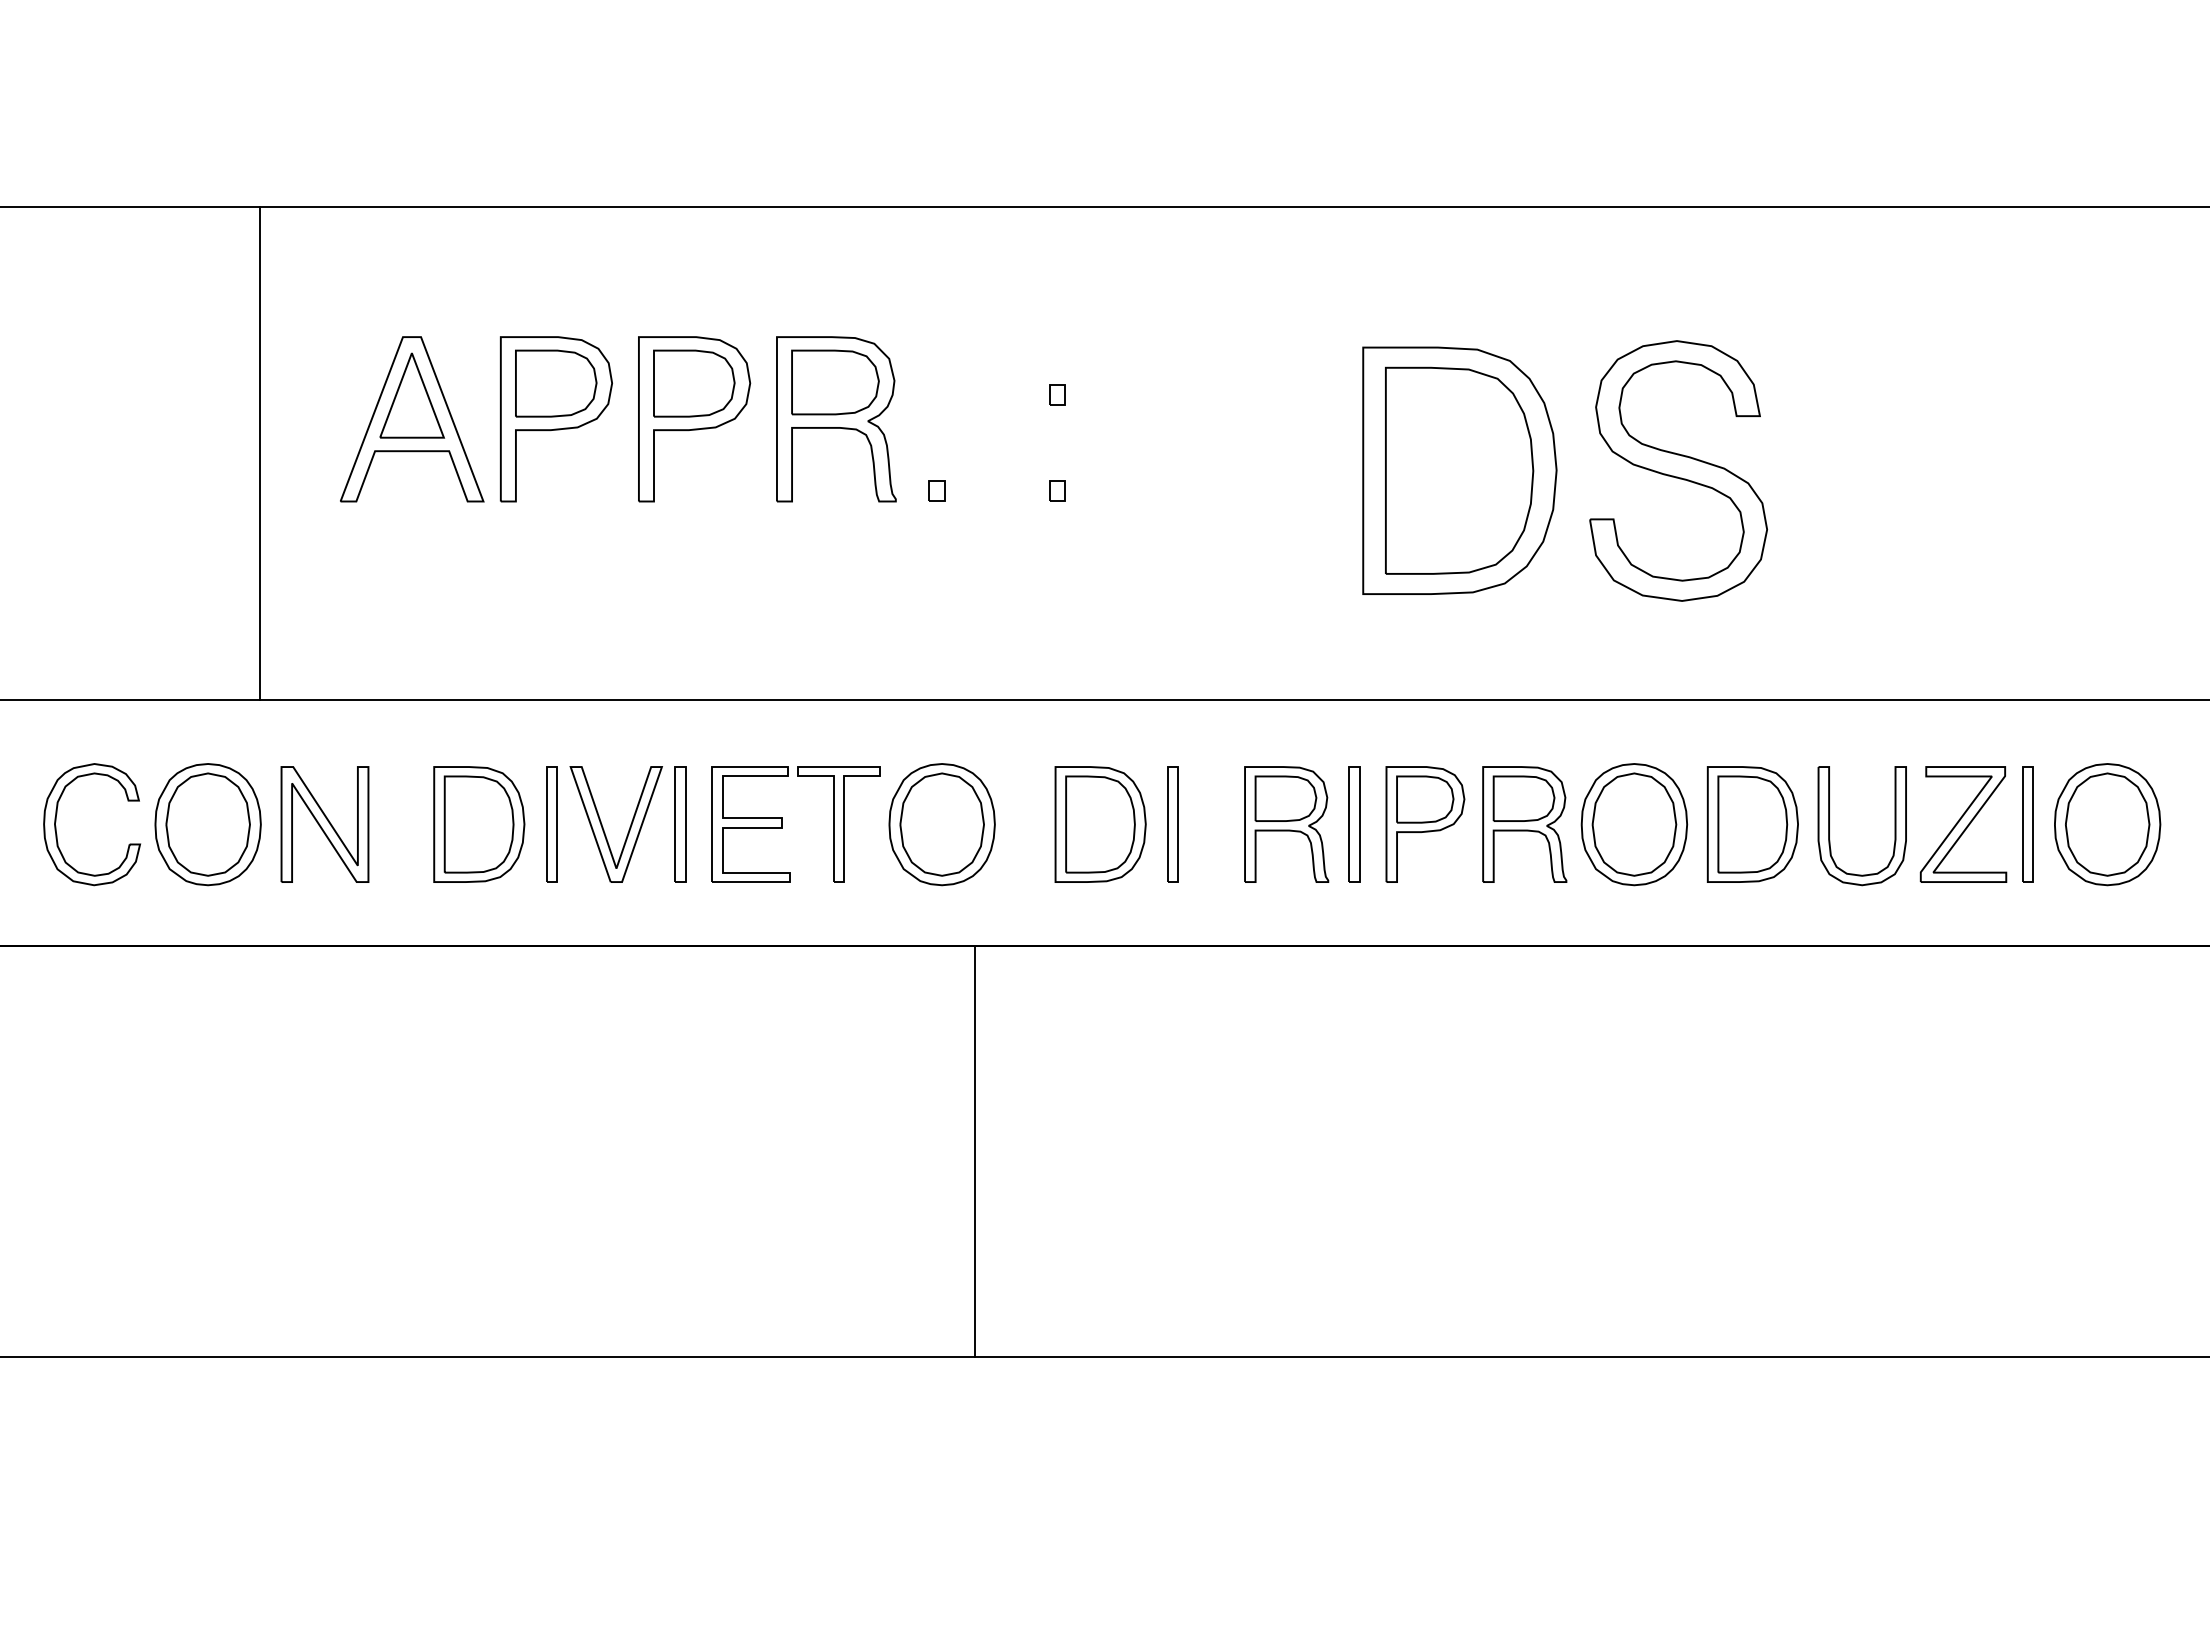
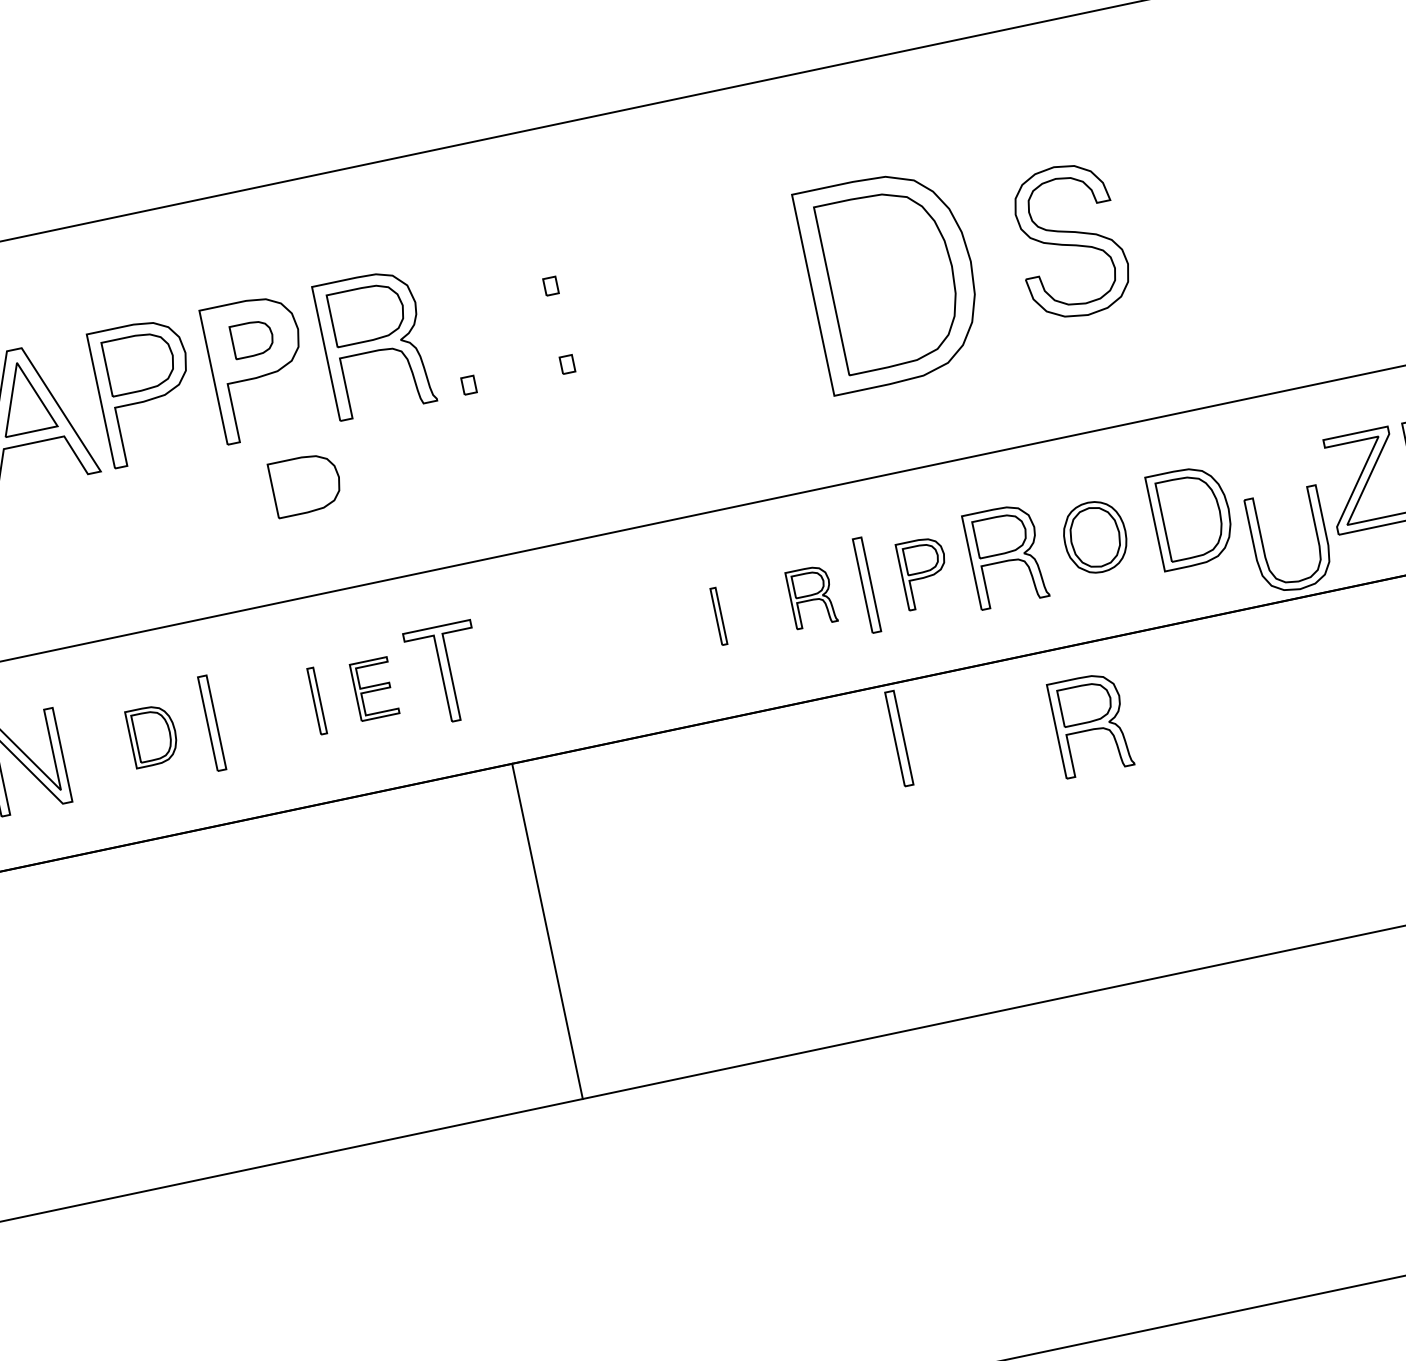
part: (694, 383) -> (252, 339), size x0.6
part: (1678, 470) -> (1070, 240), size x0.7
part: (721, 567) -> (306, 484), added
part: (479, 824) -> (153, 735), size x0.6
part: (680, 824) -> (317, 701), size x0.7
part: (750, 824) -> (374, 689), size x0.6
part: (941, 824) -> (530, 656), removed
part: (1100, 824) -> (659, 628), removed
part: (1172, 824) -> (718, 616), size x0.6
part: (1286, 824) -> (811, 596), size x0.6
part: (1425, 824) -> (924, 573), size x0.7
part: (1634, 824) -> (1095, 537), size x0.7
part: (1829, 826) -> (1263, 546), moved
part: (604, 829) -> (255, 718), removed
part: (1354, 1012) -> (899, 738), added
part: (1582, 1043) -> (1090, 724), added
line: (974, 1151) -> (547, 931), moved

